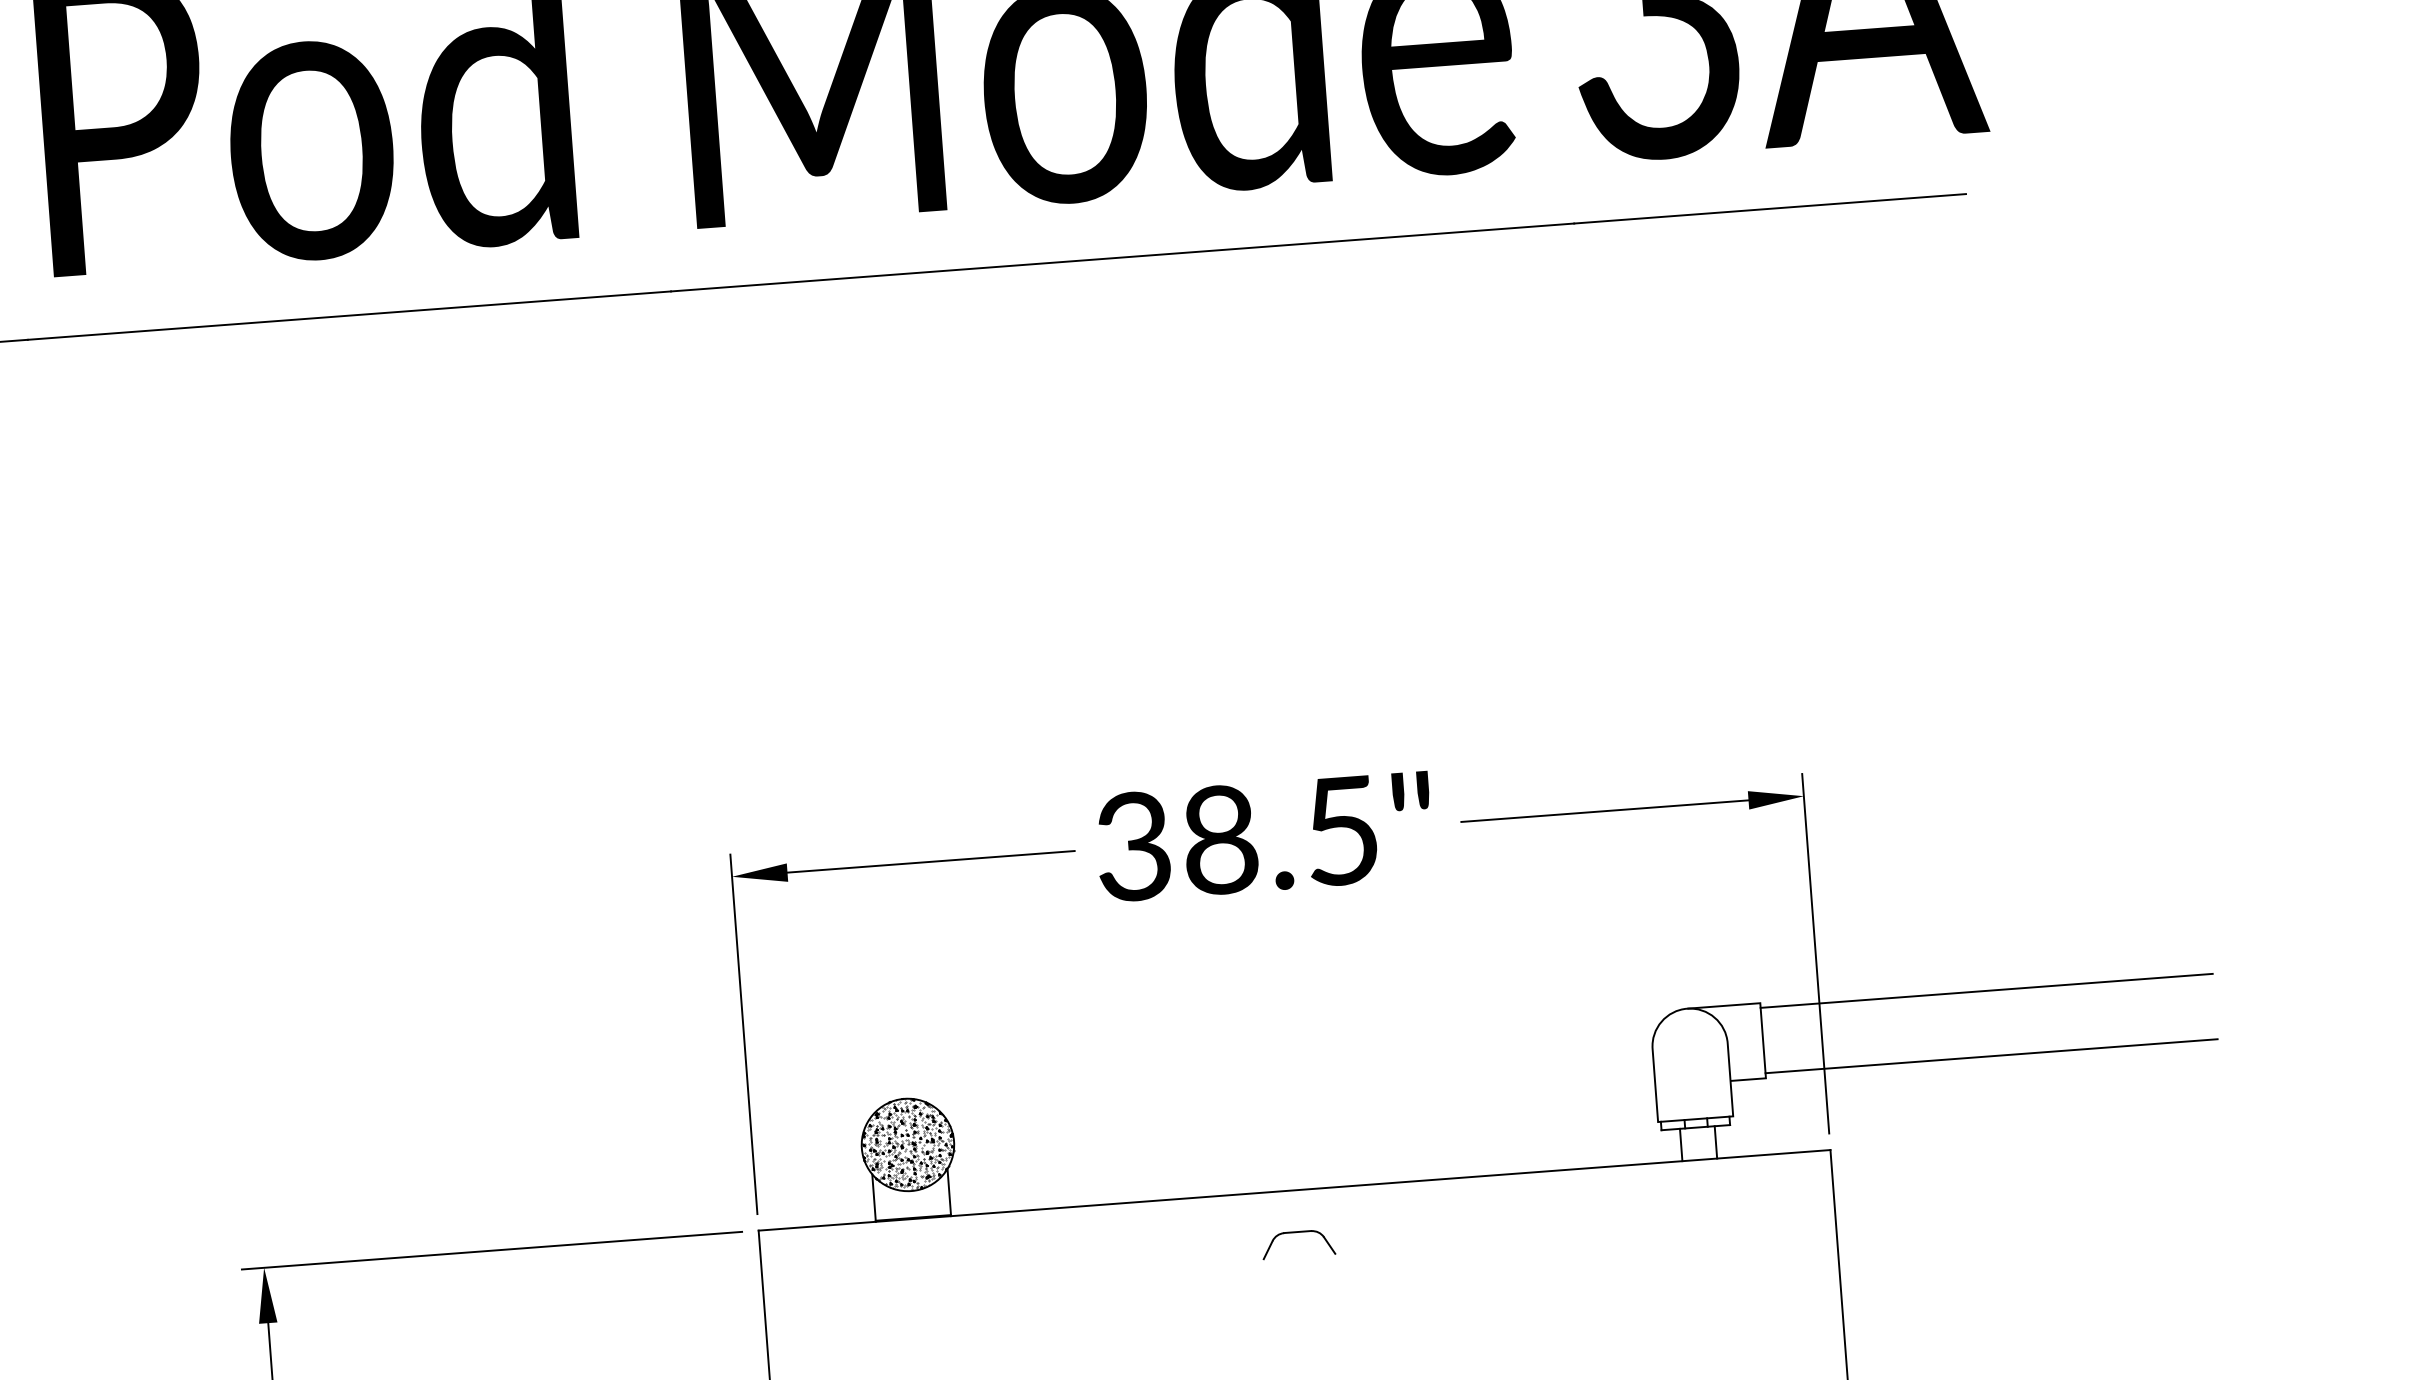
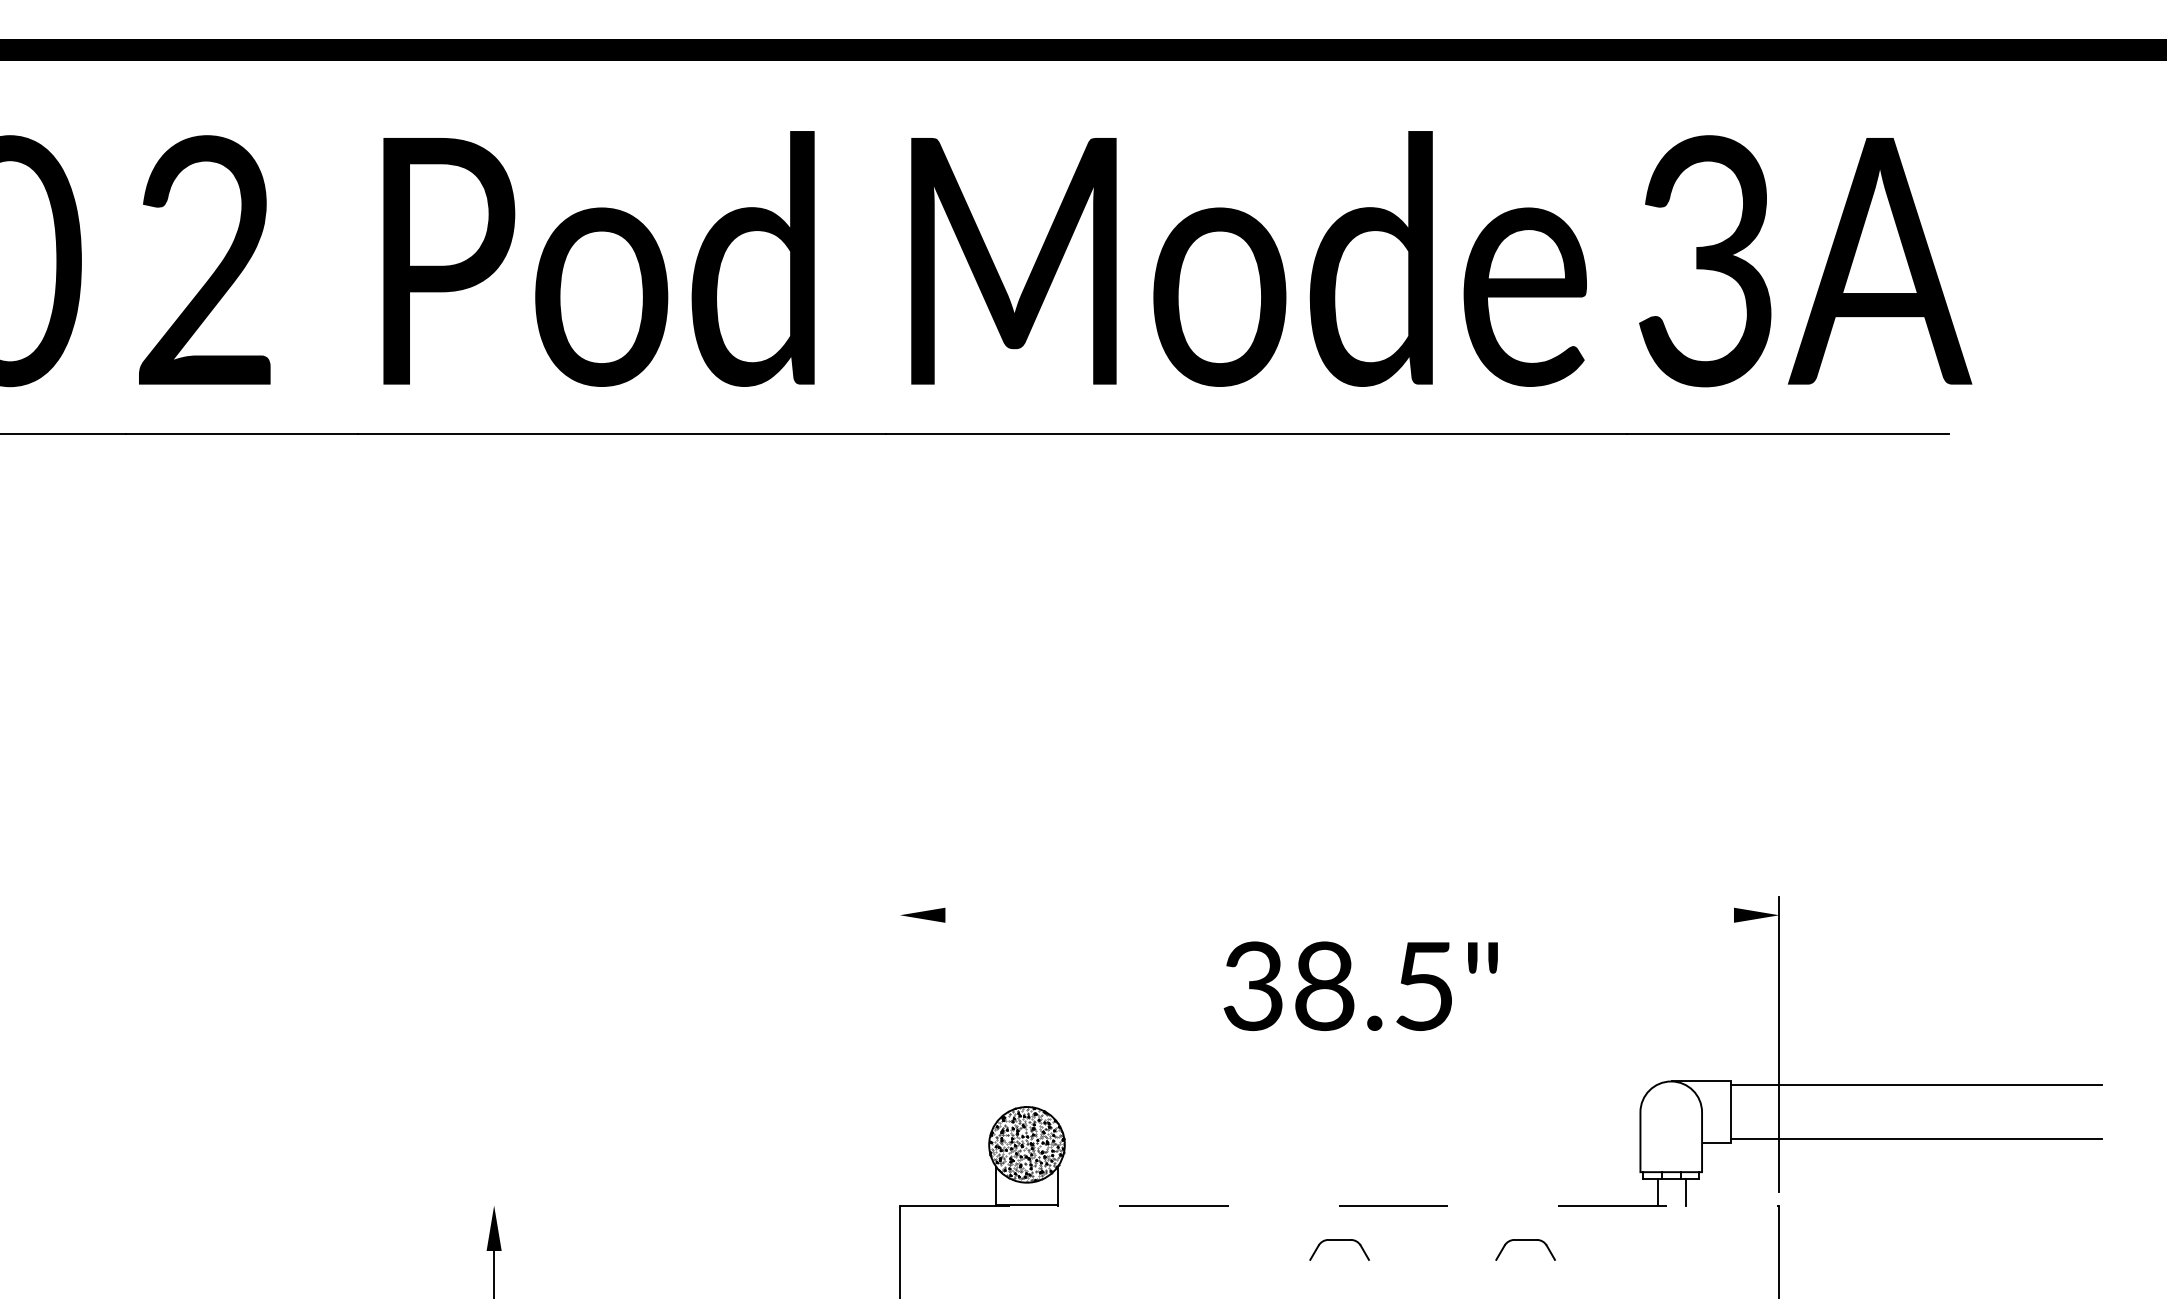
line: (1604, 811) -> (1615, 915), removed
text: (1264, 835) -> (1360, 985), moved
line: (931, 862) -> (1063, 915), removed
line: (743, 1034) -> (899, 1044), removed
line: (1294, 1190) -> (1339, 1205), solid -> dashed
part: (1524, 1215) -> (1525, 1240), added
line: (491, 1250) -> (680, 1205), removed

